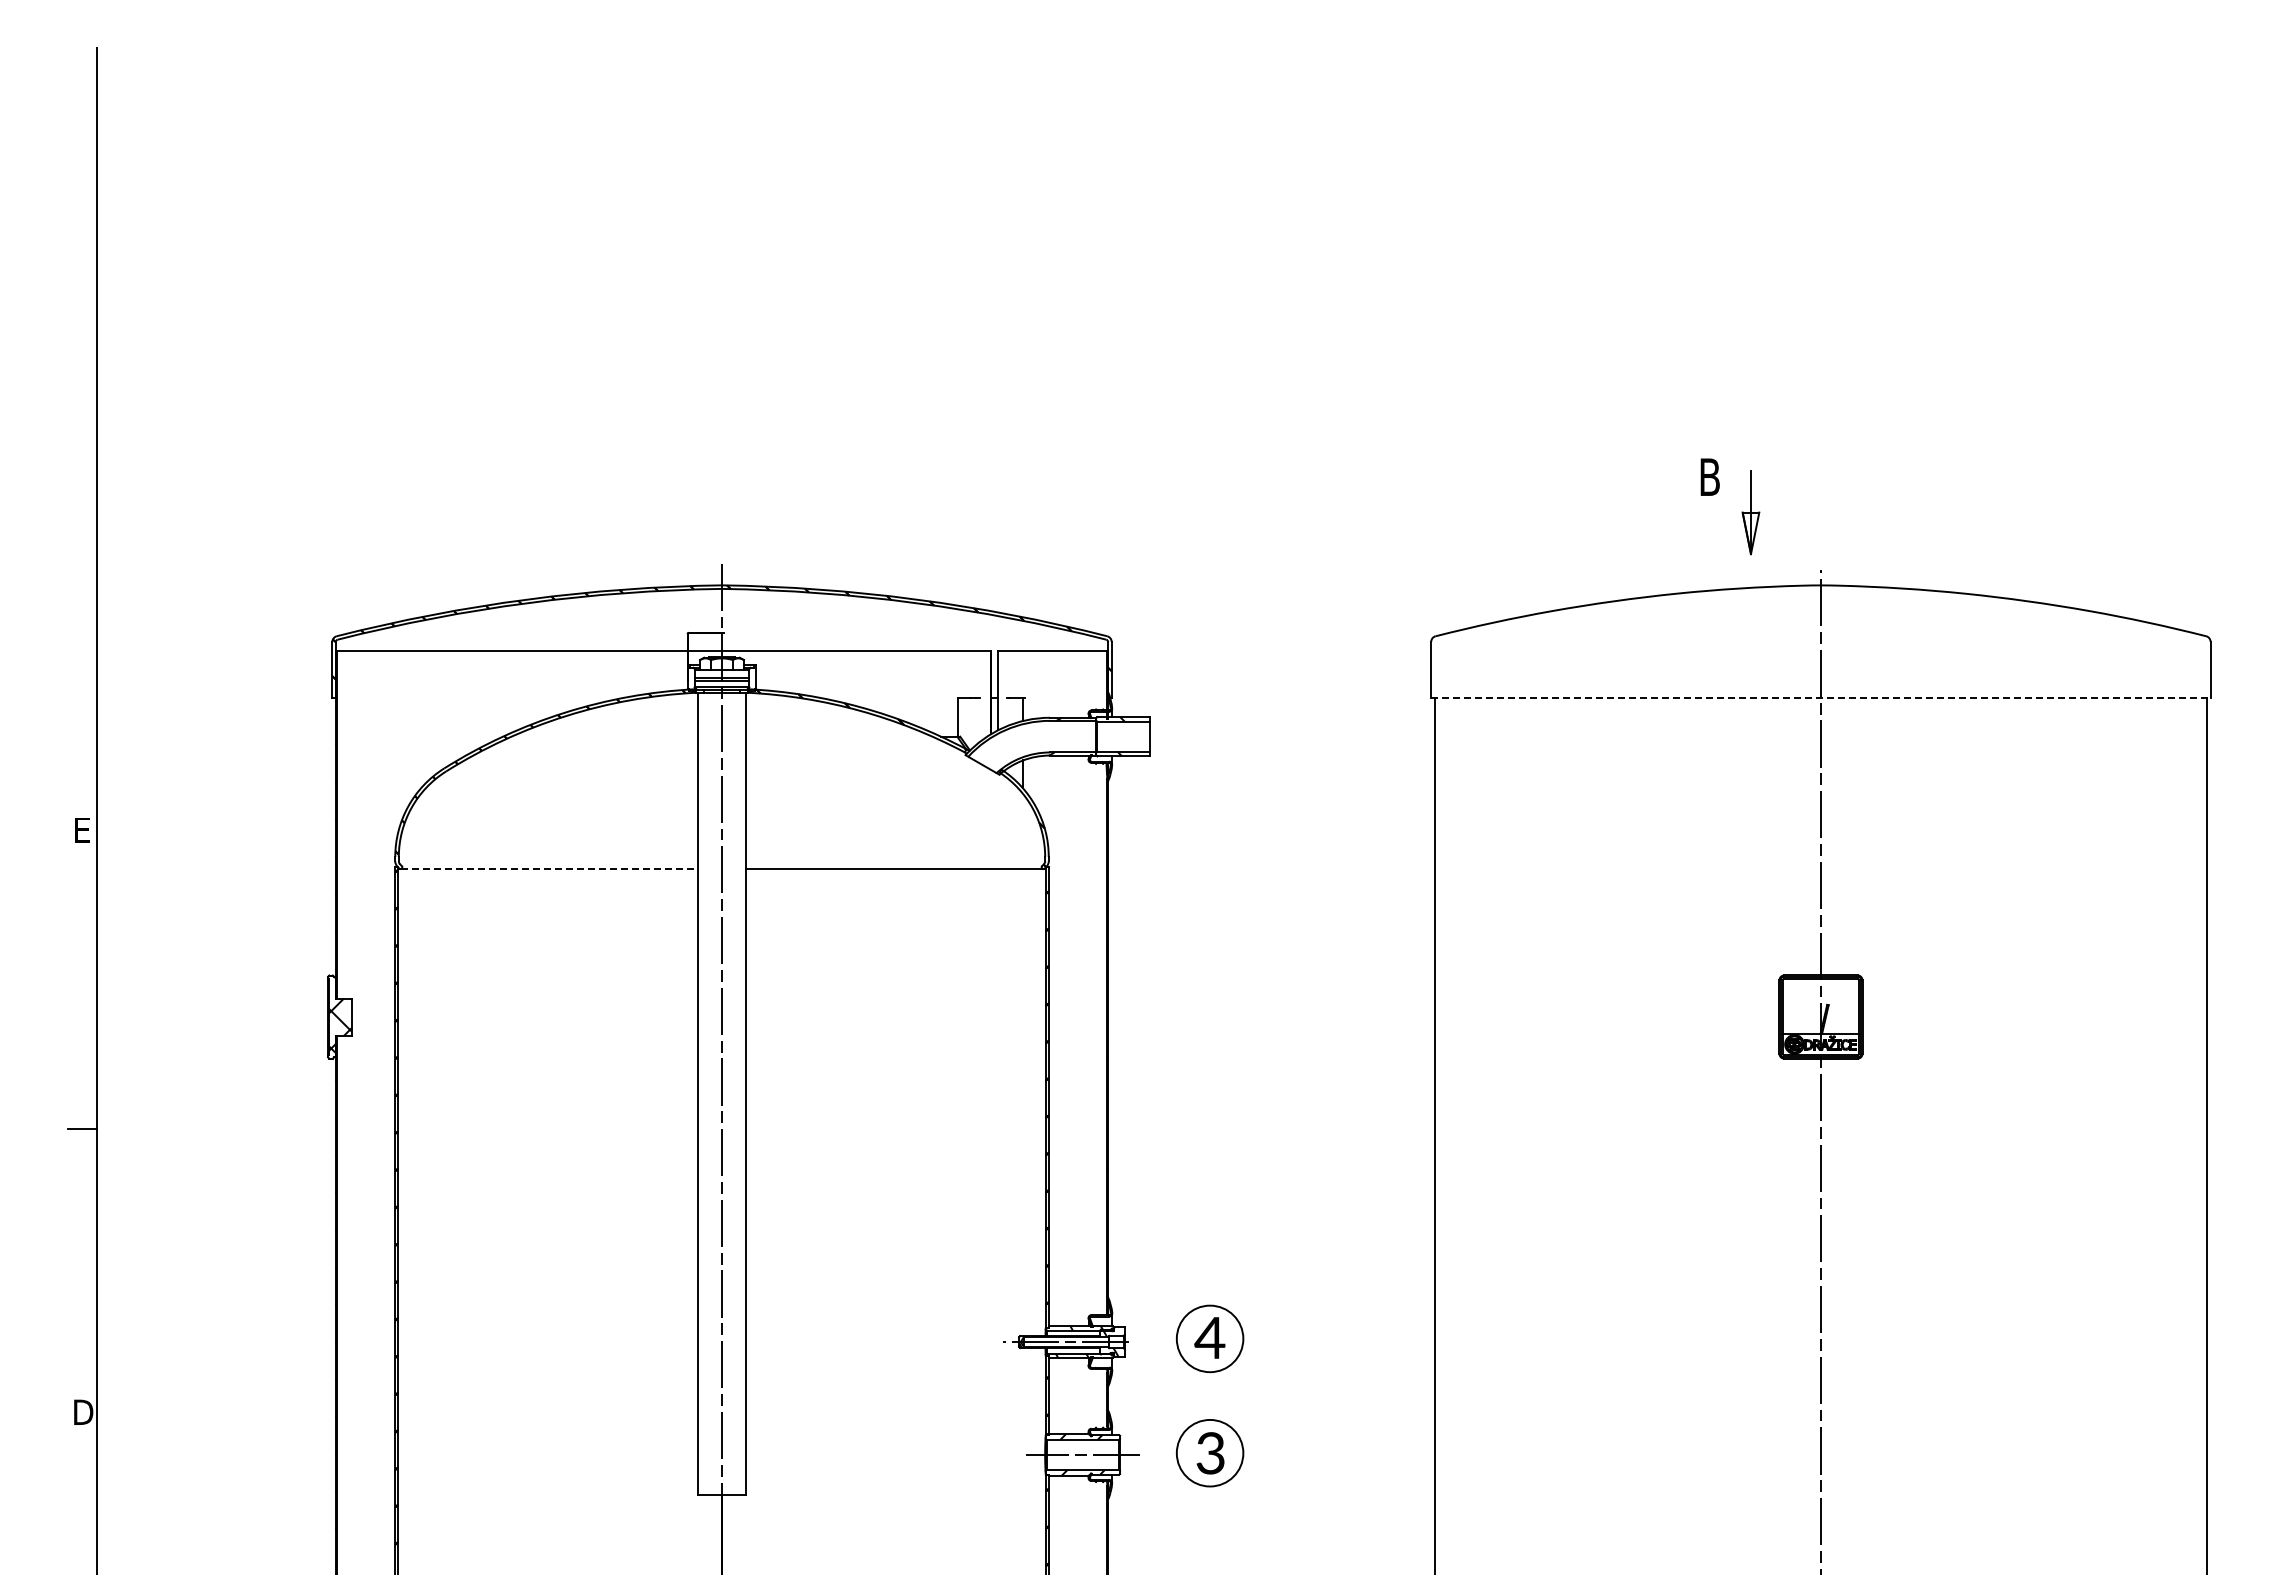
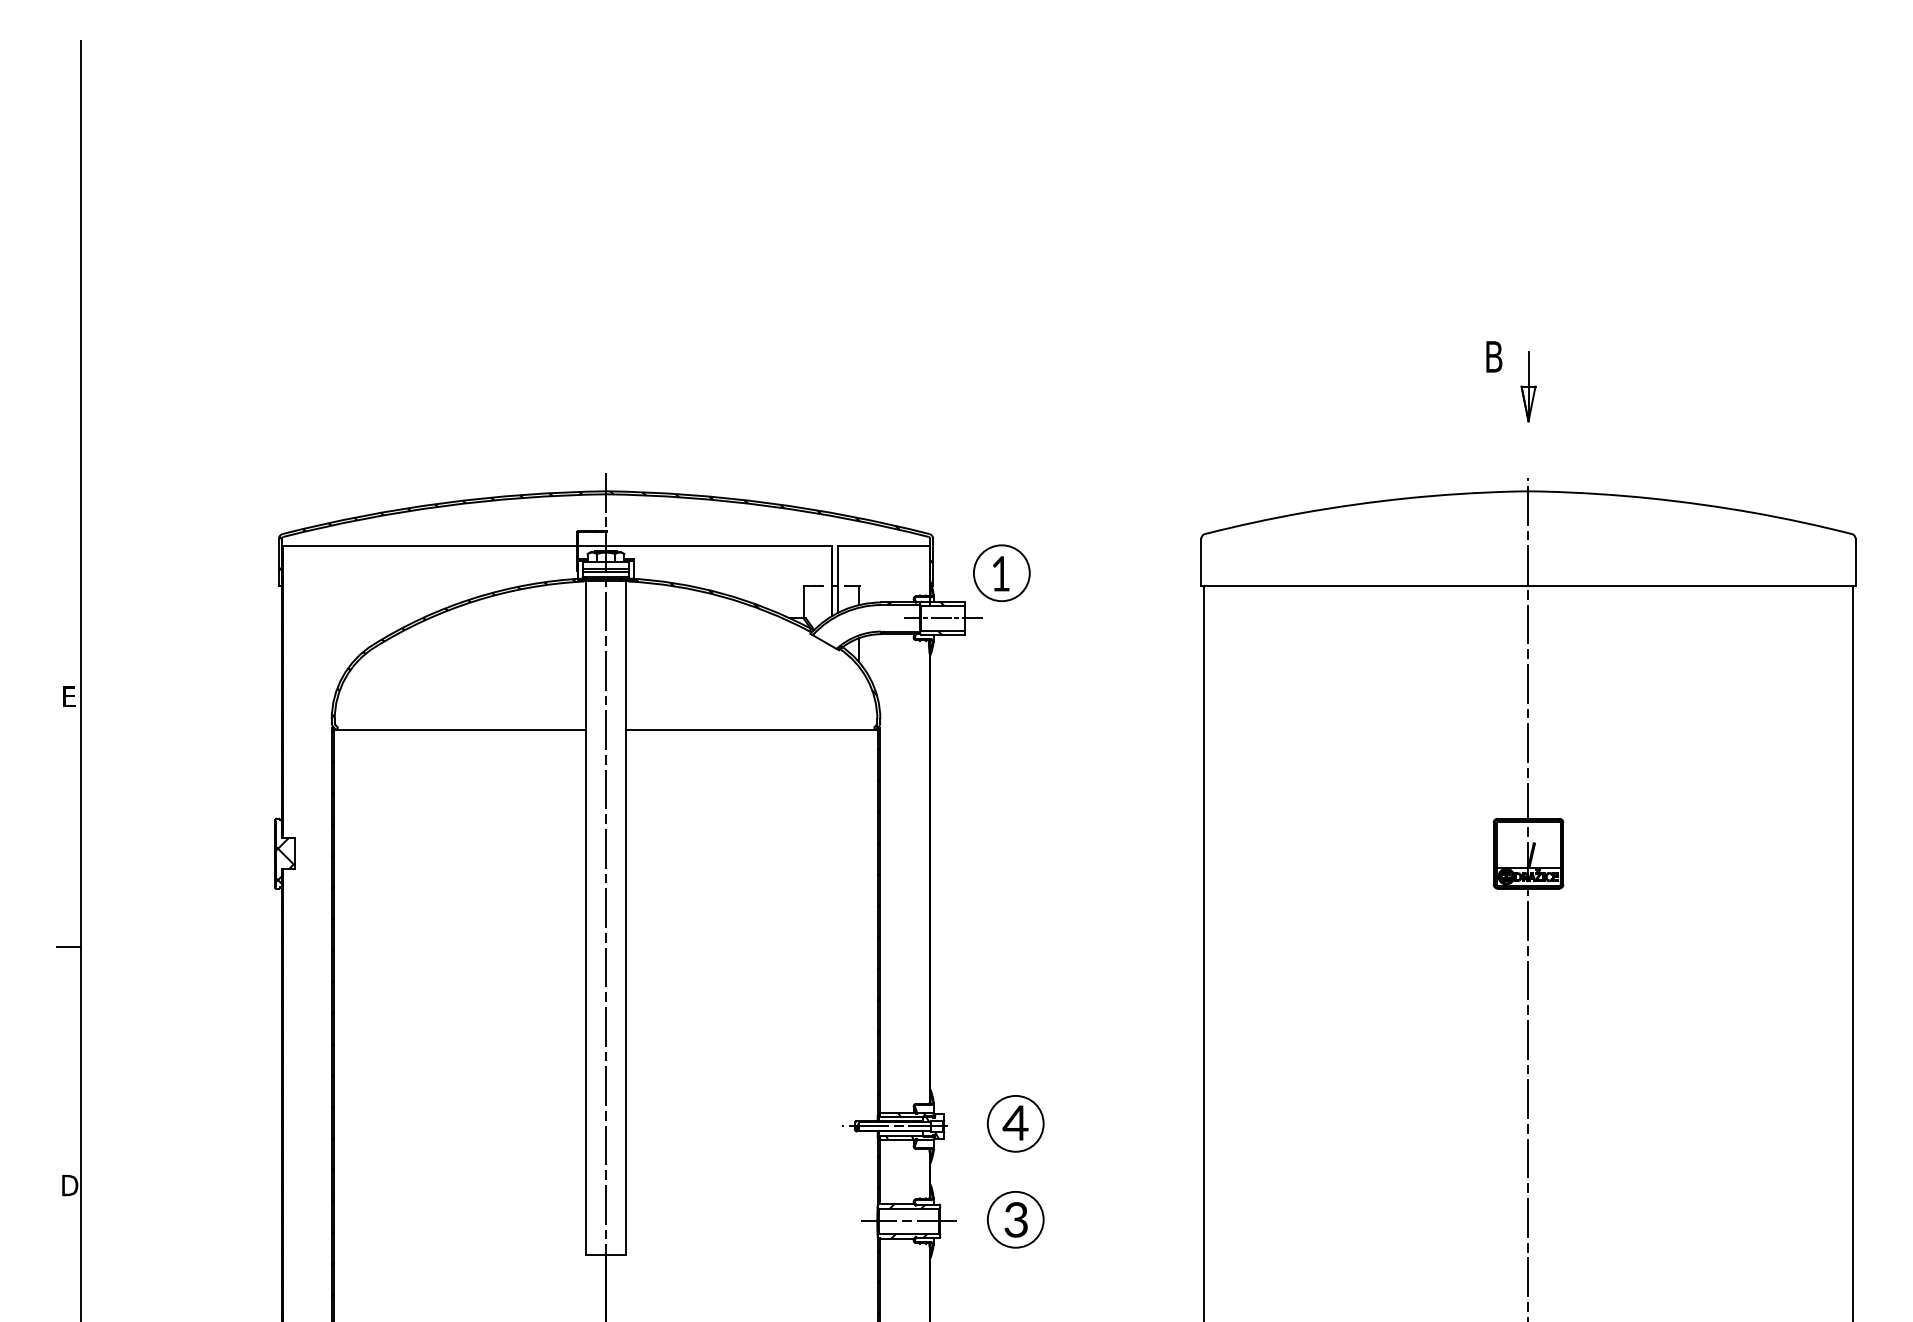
part: (1741, 512) -> (1520, 386), moved
part: (1193, 682) -> (1001, 572), added
line: (1820, 698) -> (1528, 586), dashed -> solid
line: (1123, 736) -> (943, 618), added
line: (549, 869) -> (461, 729), dashed -> solid

